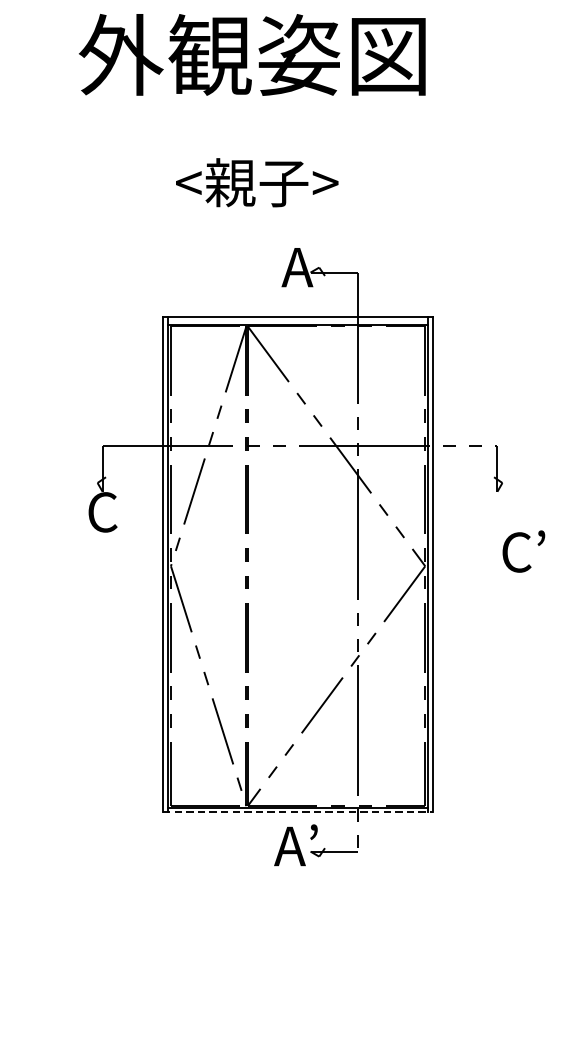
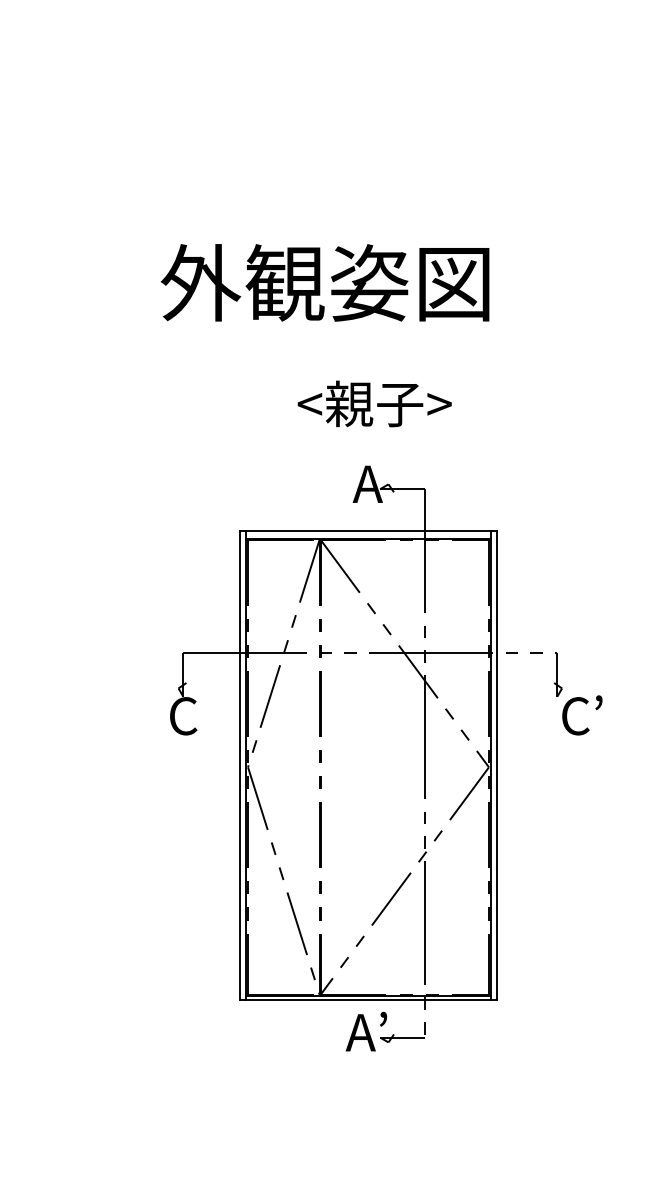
text: (256, 182) -> (374, 403), moved
text: (523, 551) -> (582, 715), moved
line: (299, 812) -> (369, 1000), dashed -> solid

